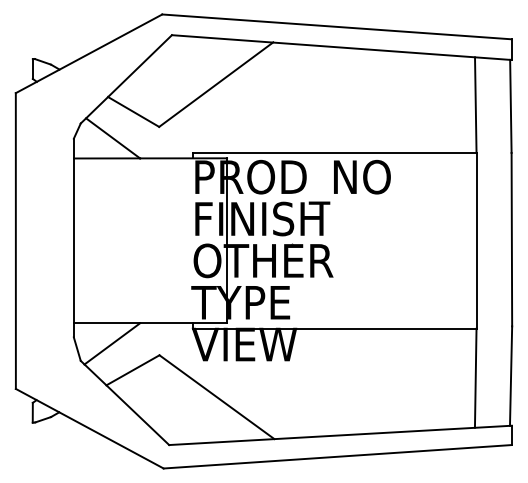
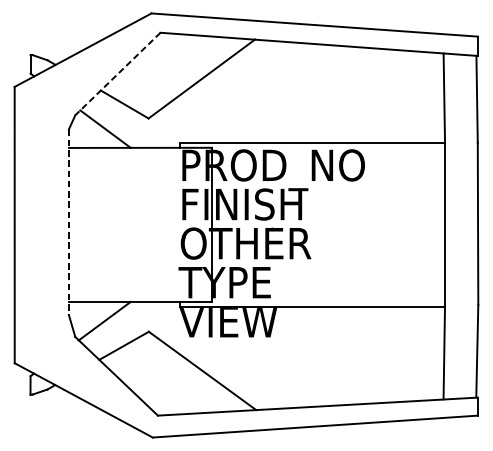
line: (126, 79) -> (118, 74), solid -> dashed
line: (73, 238) -> (68, 222), solid -> dashed

